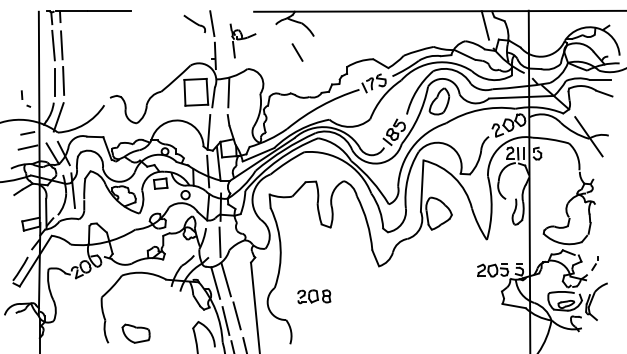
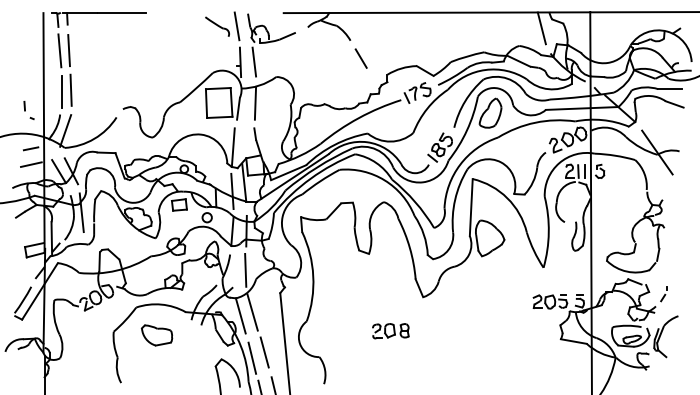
part: (243, 40) -> (271, 45), size x1.67
line: (296, 52) -> (360, 58), moved
part: (313, 297) -> (390, 331), moved
part: (135, 333) -> (156, 335), moved

